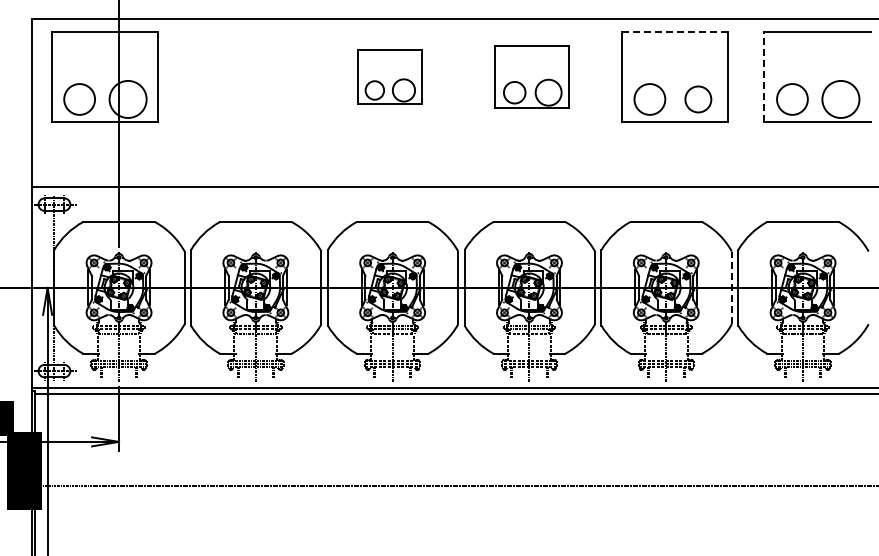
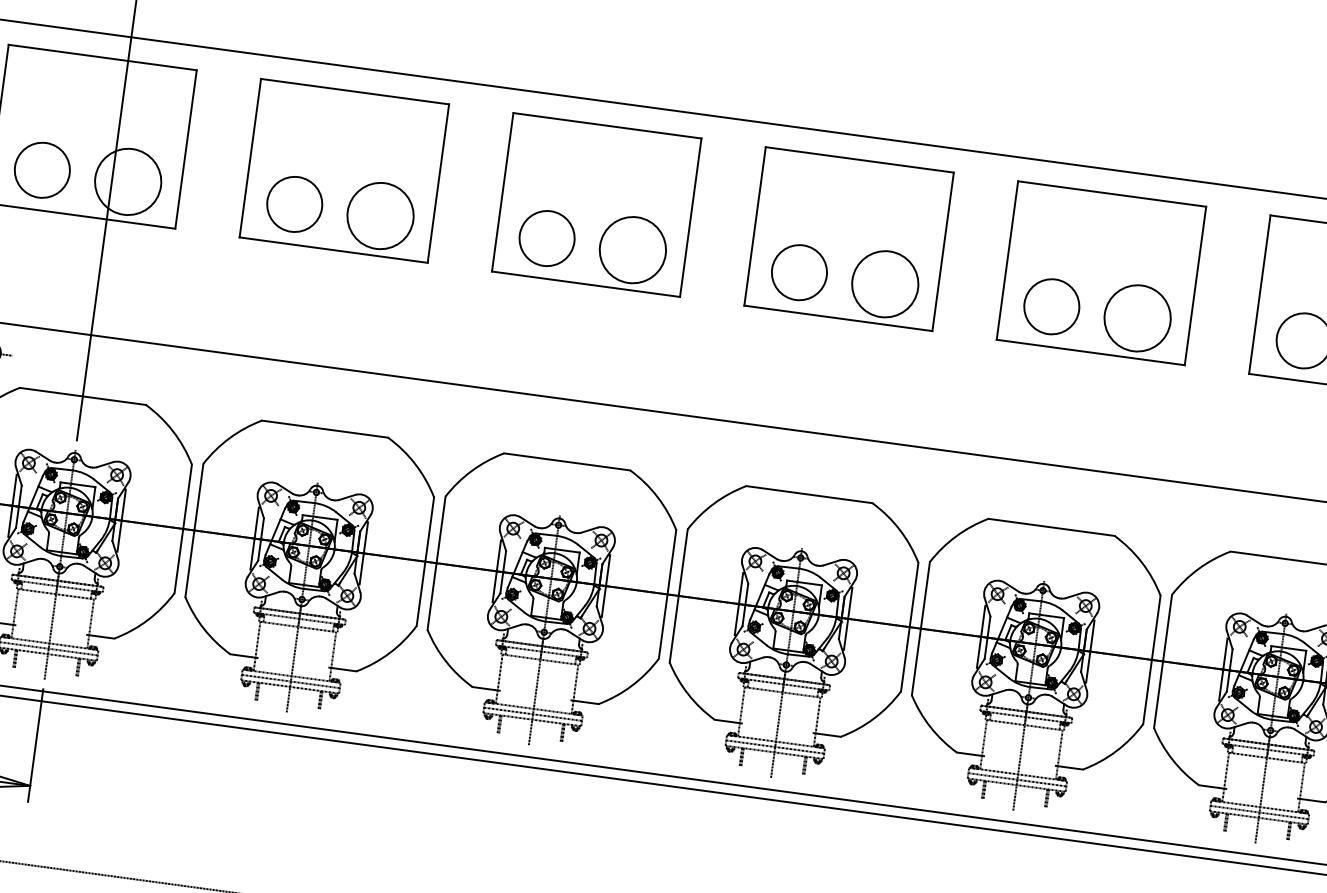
line: (674, 32) -> (1111, 194), dashed -> solid
part: (246, 76) -> (343, 169), added
part: (389, 76) -> (596, 203), size x1.67
part: (531, 76) -> (847, 237), size x1.43
line: (764, 77) -> (1259, 295), dashed -> solid
circle: (697, 99) -> (1136, 318), size x1.43
line: (731, 287) -> (1151, 659), dashed -> solid

